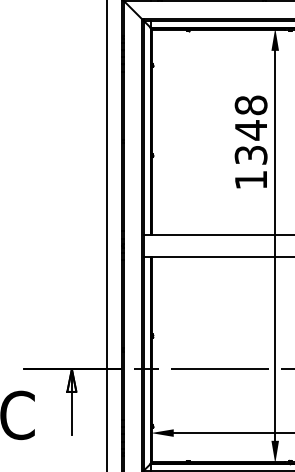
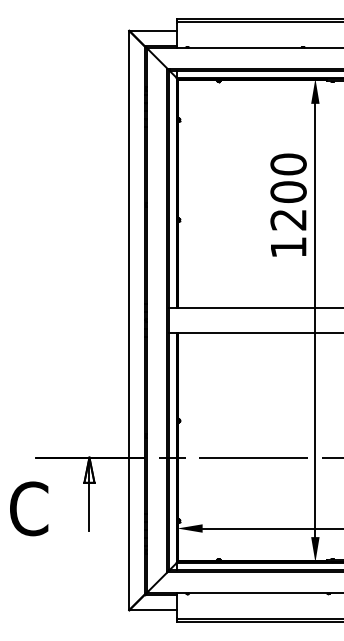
text: (251, 129) -> (288, 191), 1348 -> 1200

